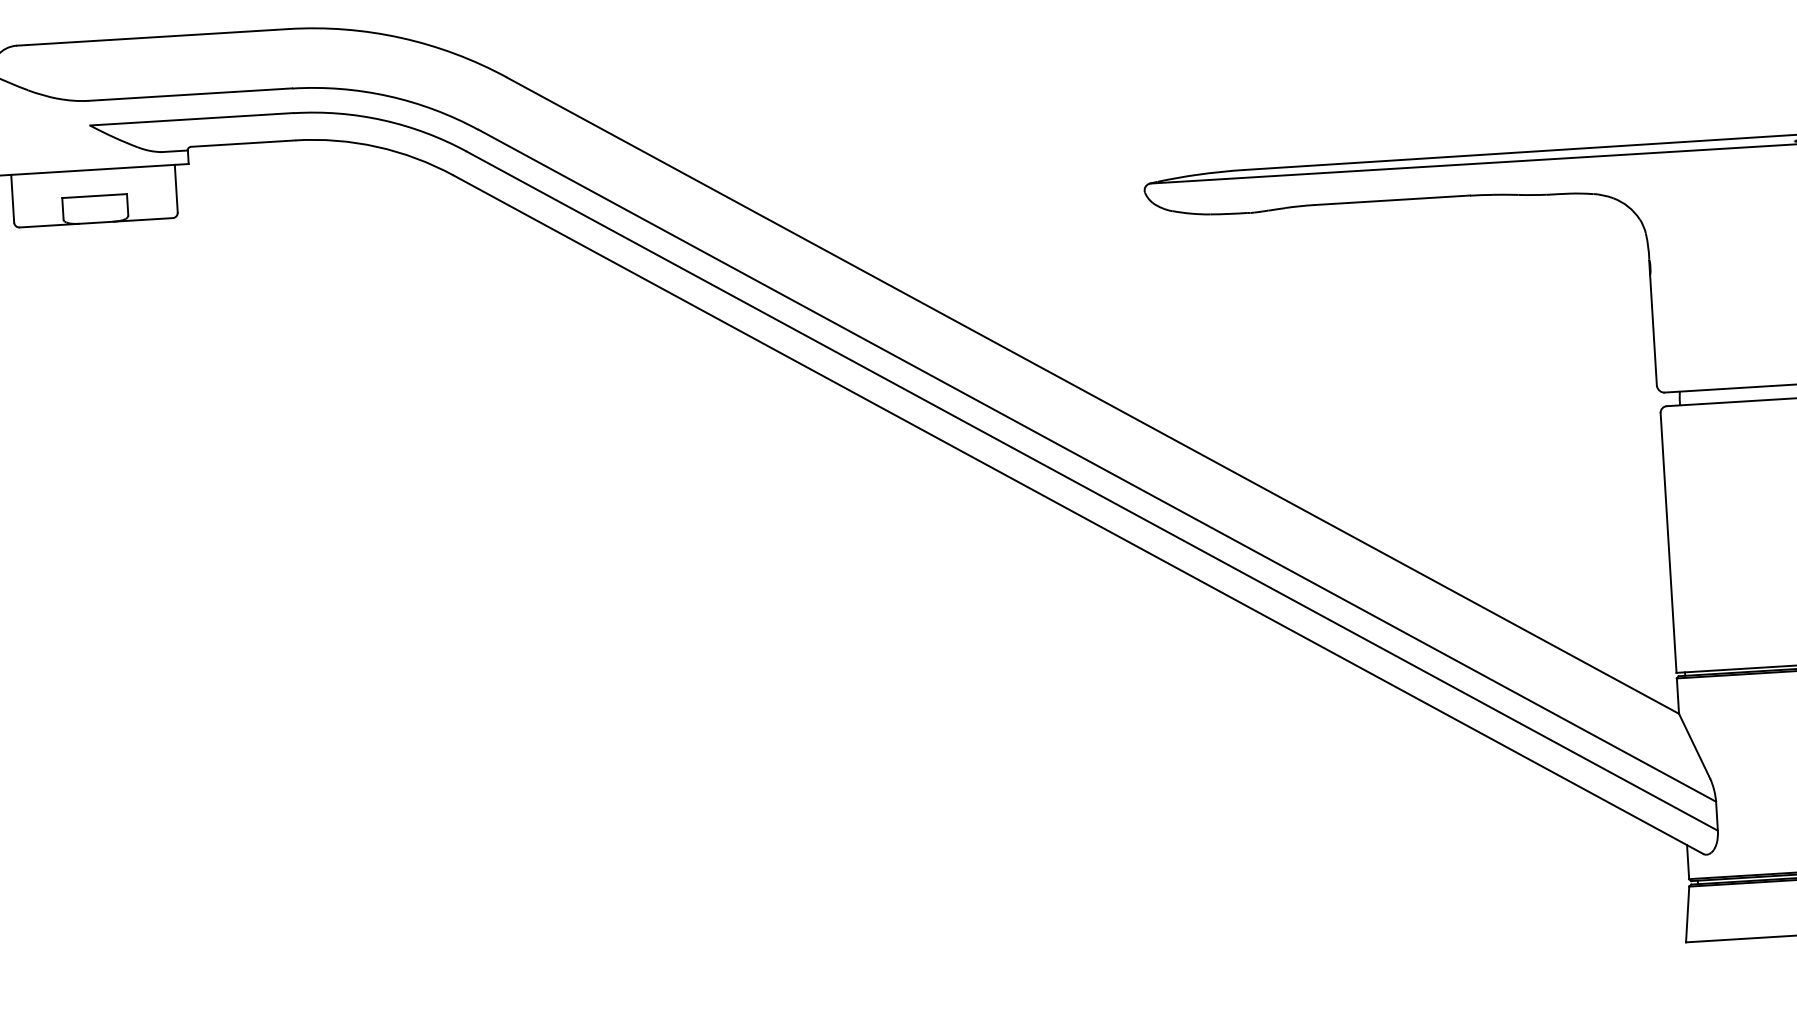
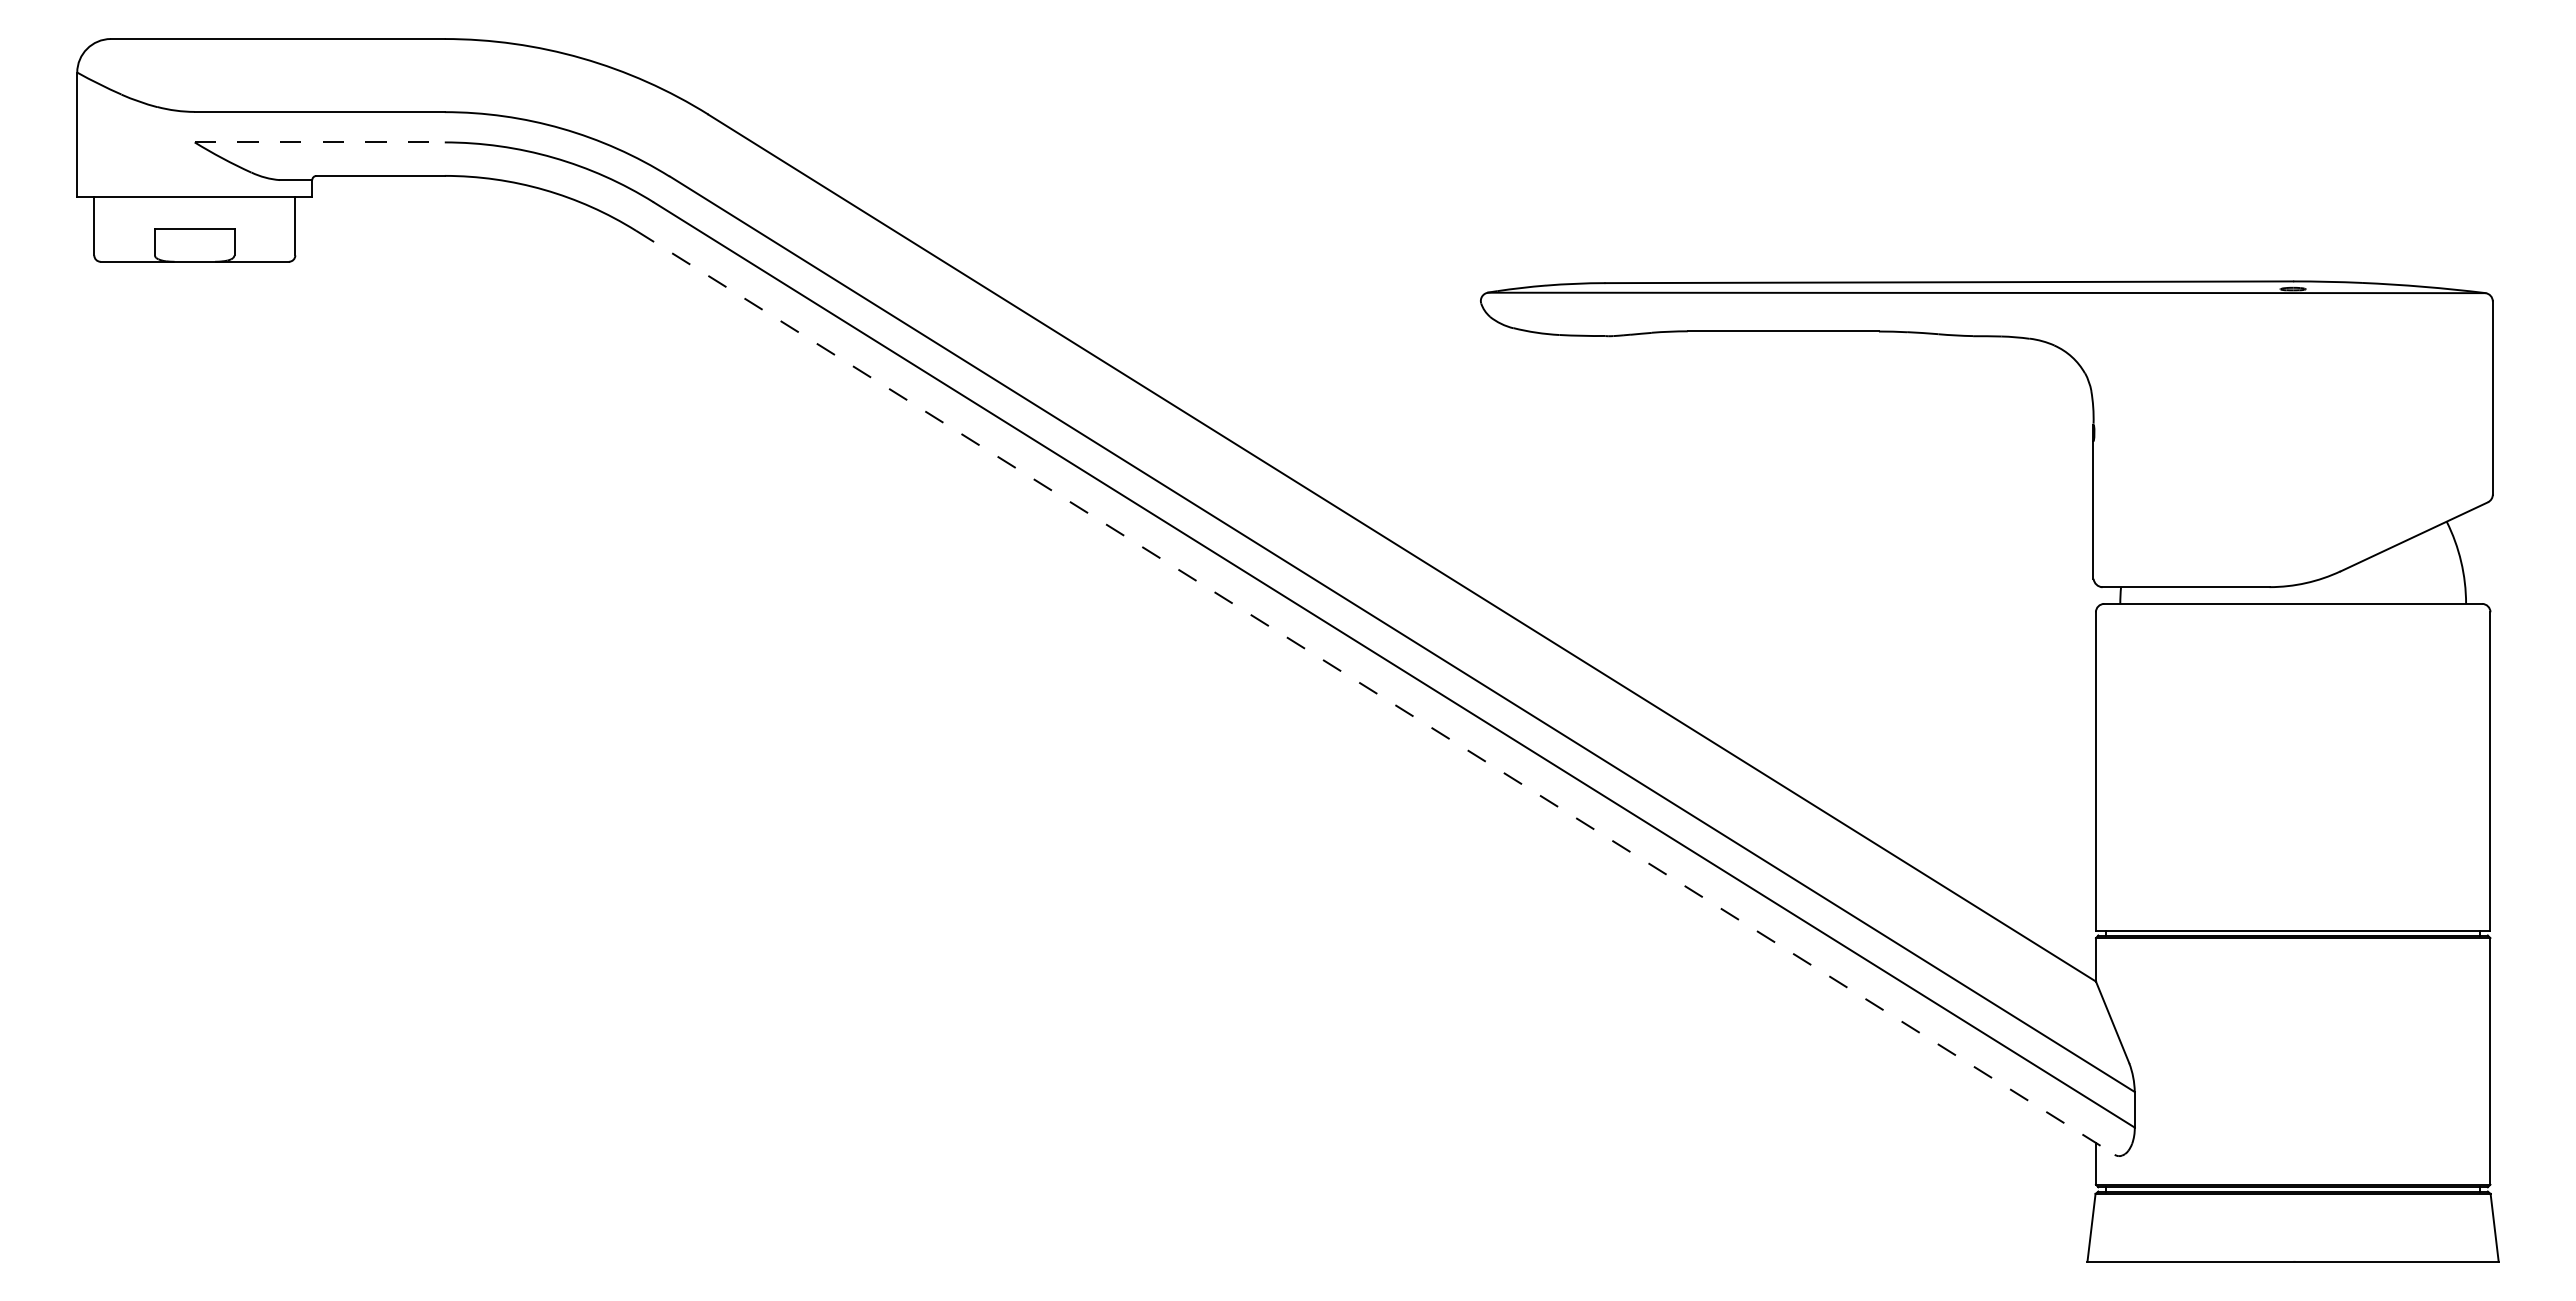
line: (192, 119) -> (320, 142), solid -> dashed
line: (1078, 514) -> (1375, 692), solid -> dashed

